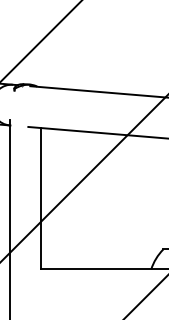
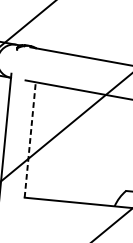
line: (41, 198) -> (30, 139), solid -> dashed

